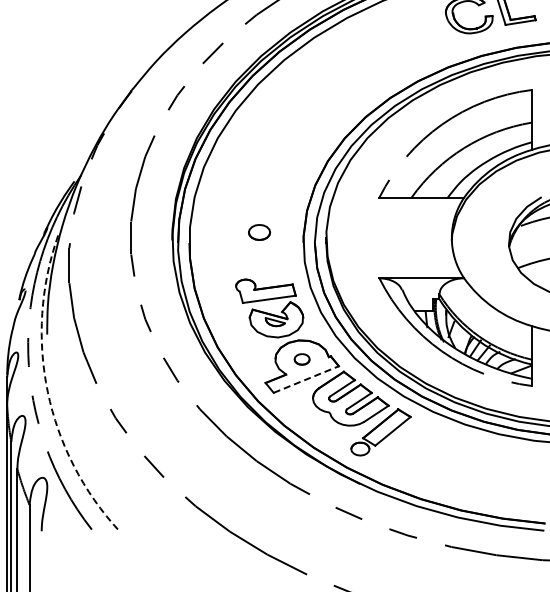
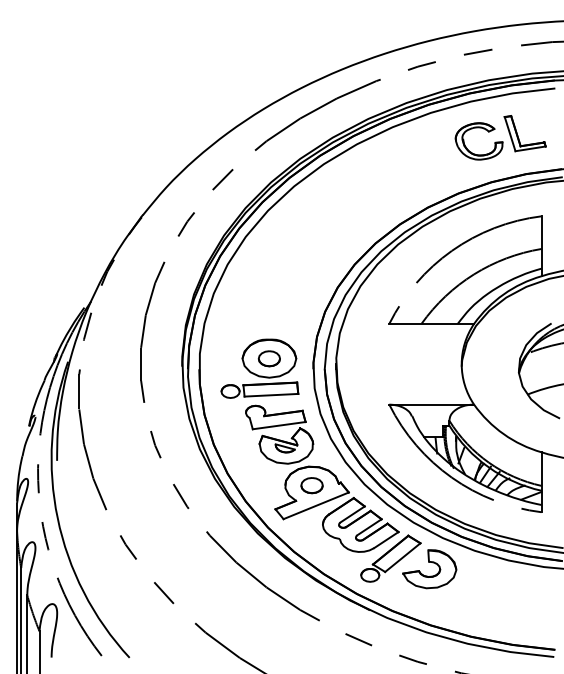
part: (249, 242) -> (259, 368), added
part: (301, 359) -> (311, 485), size x1.43
line: (306, 379) -> (316, 505), dashed -> solid
arc: (47, 392) -> (57, 518), dashed -> solid
part: (420, 449) -> (430, 575), added

